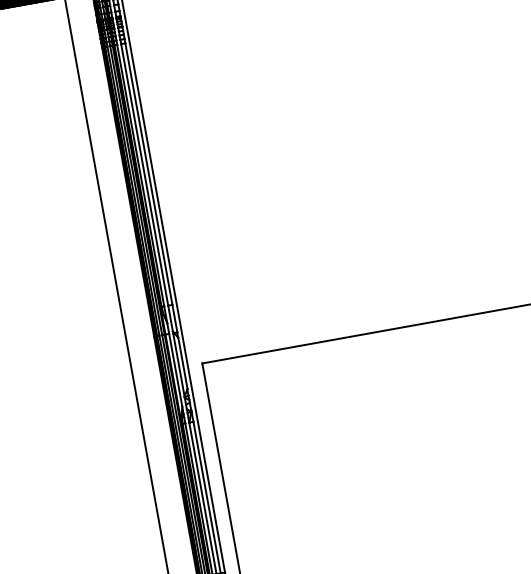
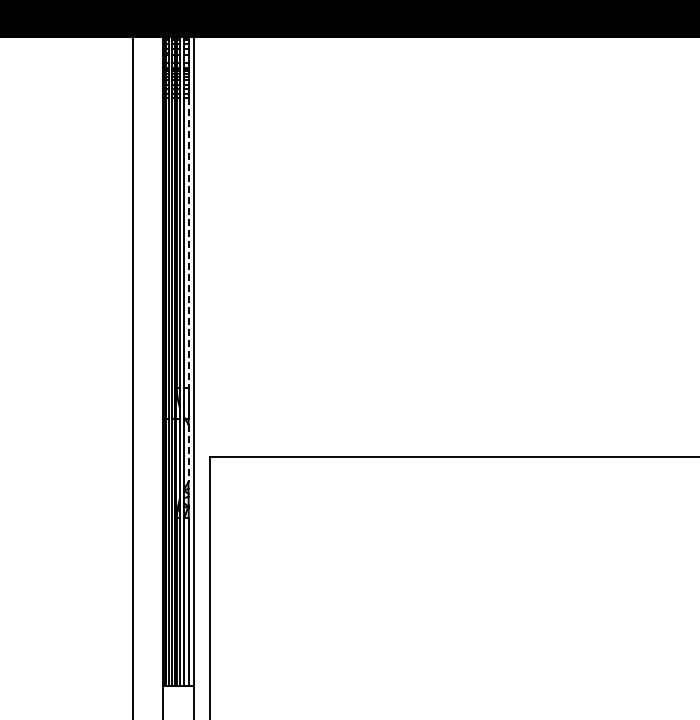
line: (148, 174) -> (188, 243), solid -> dashed
line: (182, 363) -> (188, 453), solid -> dashed

